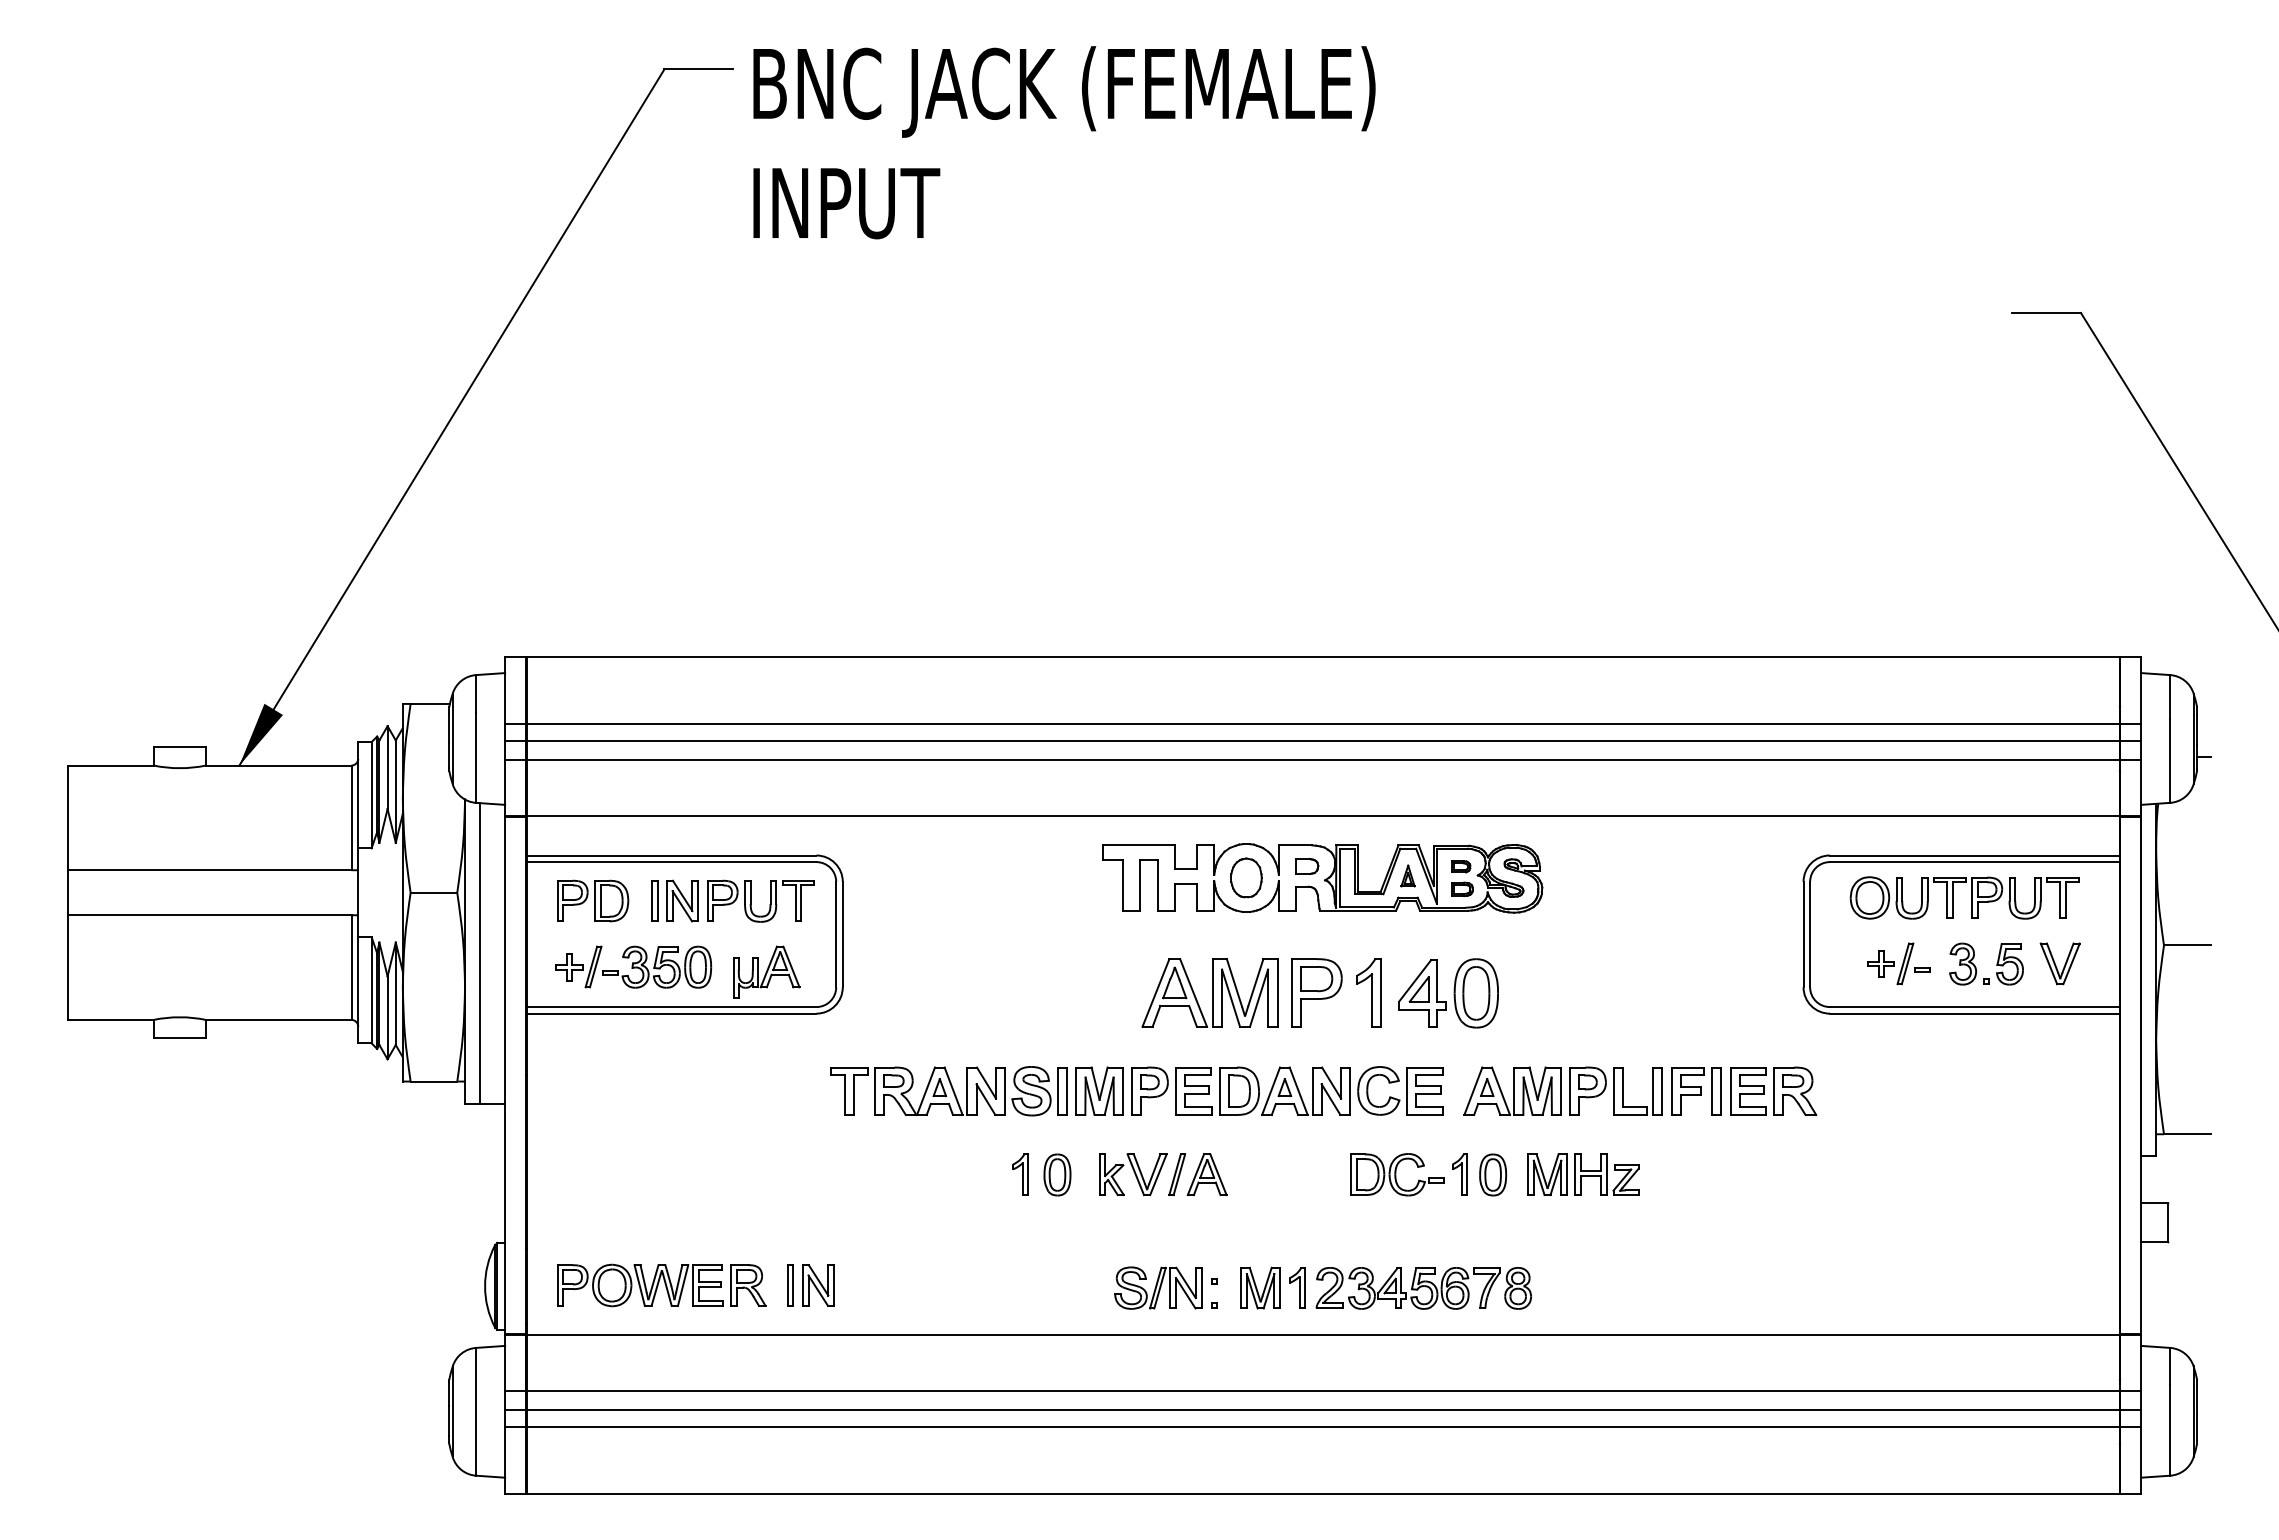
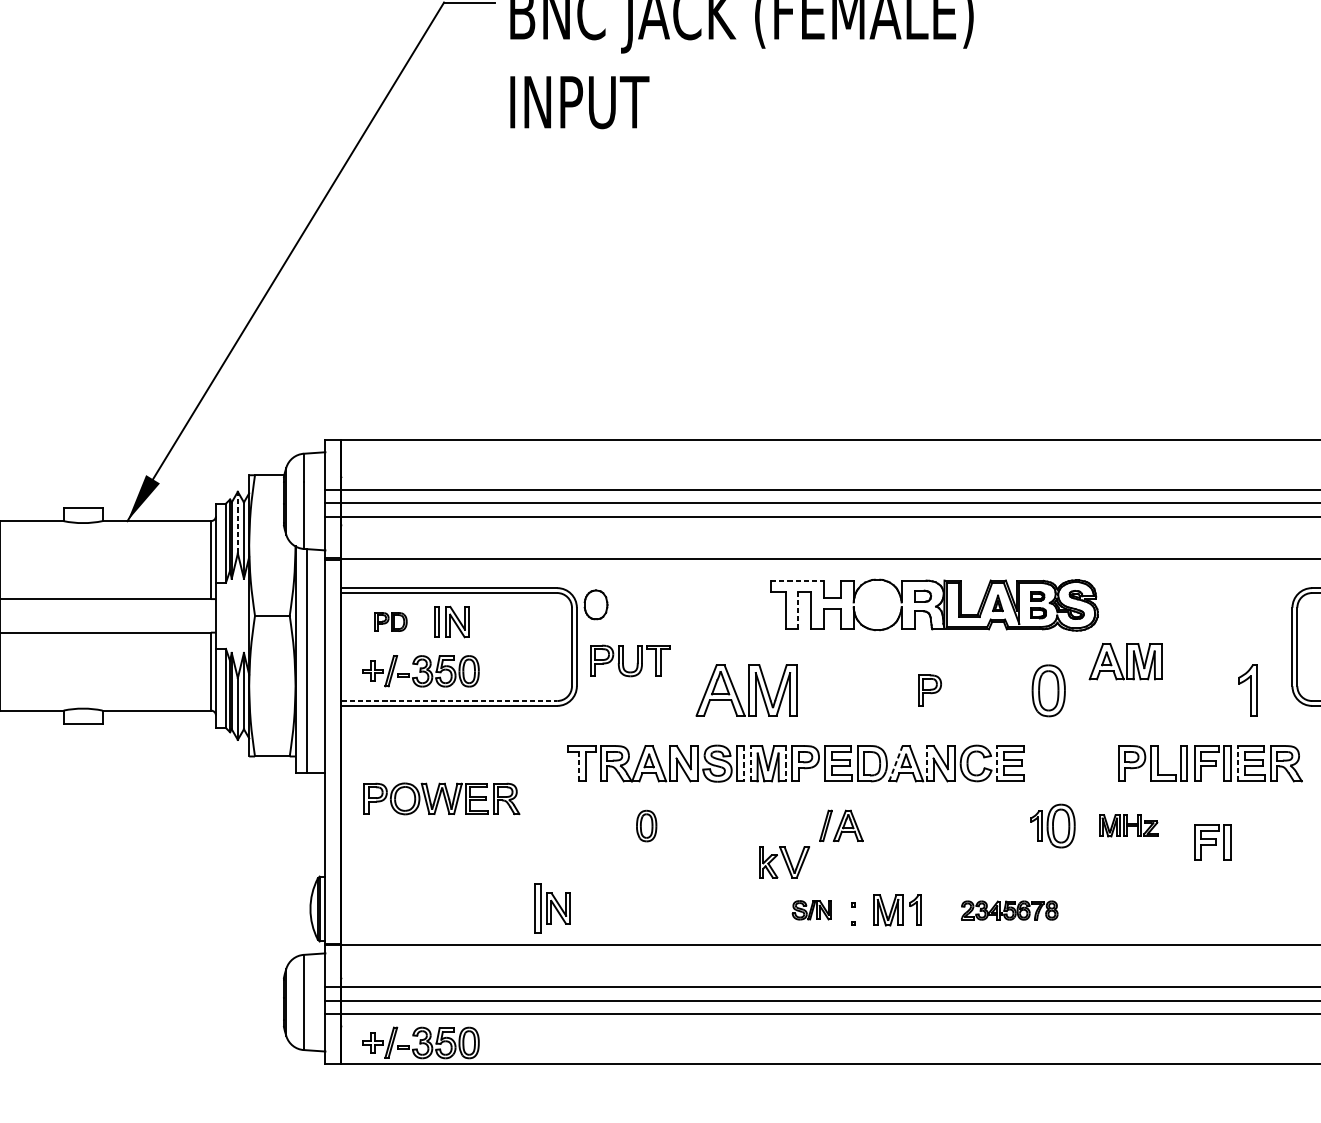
line: (387, 767) -> (237, 522), solid -> dashed
line: (1139, 845) -> (797, 580), solid -> dashed
part: (1246, 877) -> (596, 604), moved
line: (1139, 885) -> (797, 610), solid -> dashed
part: (593, 900) -> (391, 621), size x0.6
part: (751, 900) -> (623, 660), moved
part: (766, 971) -> (520, 674), removed
part: (1209, 992) -> (746, 690), moved
part: (1316, 992) -> (929, 690), size x0.6
part: (1368, 992) -> (1247, 690), moved
part: (1422, 993) -> (1008, 690), removed
line: (671, 1007) -> (449, 701), solid -> dashed
line: (1271, 1090) -> (896, 763), solid -> dashed
part: (1512, 1090) -> (1125, 661), moved
line: (1067, 1091) -> (744, 763), solid -> dashed
line: (1076, 1091) -> (750, 763), solid -> dashed
line: (1123, 1091) -> (785, 763), solid -> dashed
line: (1312, 1091) -> (926, 763), solid -> dashed
line: (1407, 1091) -> (997, 763), solid -> dashed
line: (1730, 1091) -> (1238, 763), solid -> dashed
line: (845, 1095) -> (578, 766), solid -> dashed
part: (1020, 1174) -> (709, 825), removed
part: (1057, 1174) -> (646, 825), moved
part: (1133, 1174) -> (784, 862), moved
part: (1397, 1174) -> (990, 825), removed
part: (1493, 1174) -> (1061, 825), size x1.4
part: (1583, 1174) -> (1128, 825), size x0.7
part: (1696, 1197) -> (1212, 842), added
part: (661, 1285) -> (441, 798), moved
part: (790, 1285) -> (537, 908), size x1.6
part: (1158, 1287) -> (812, 909), size x0.6
part: (1423, 1288) -> (1009, 910), size x0.6
part: (633, 1465) -> (421, 1042), added

